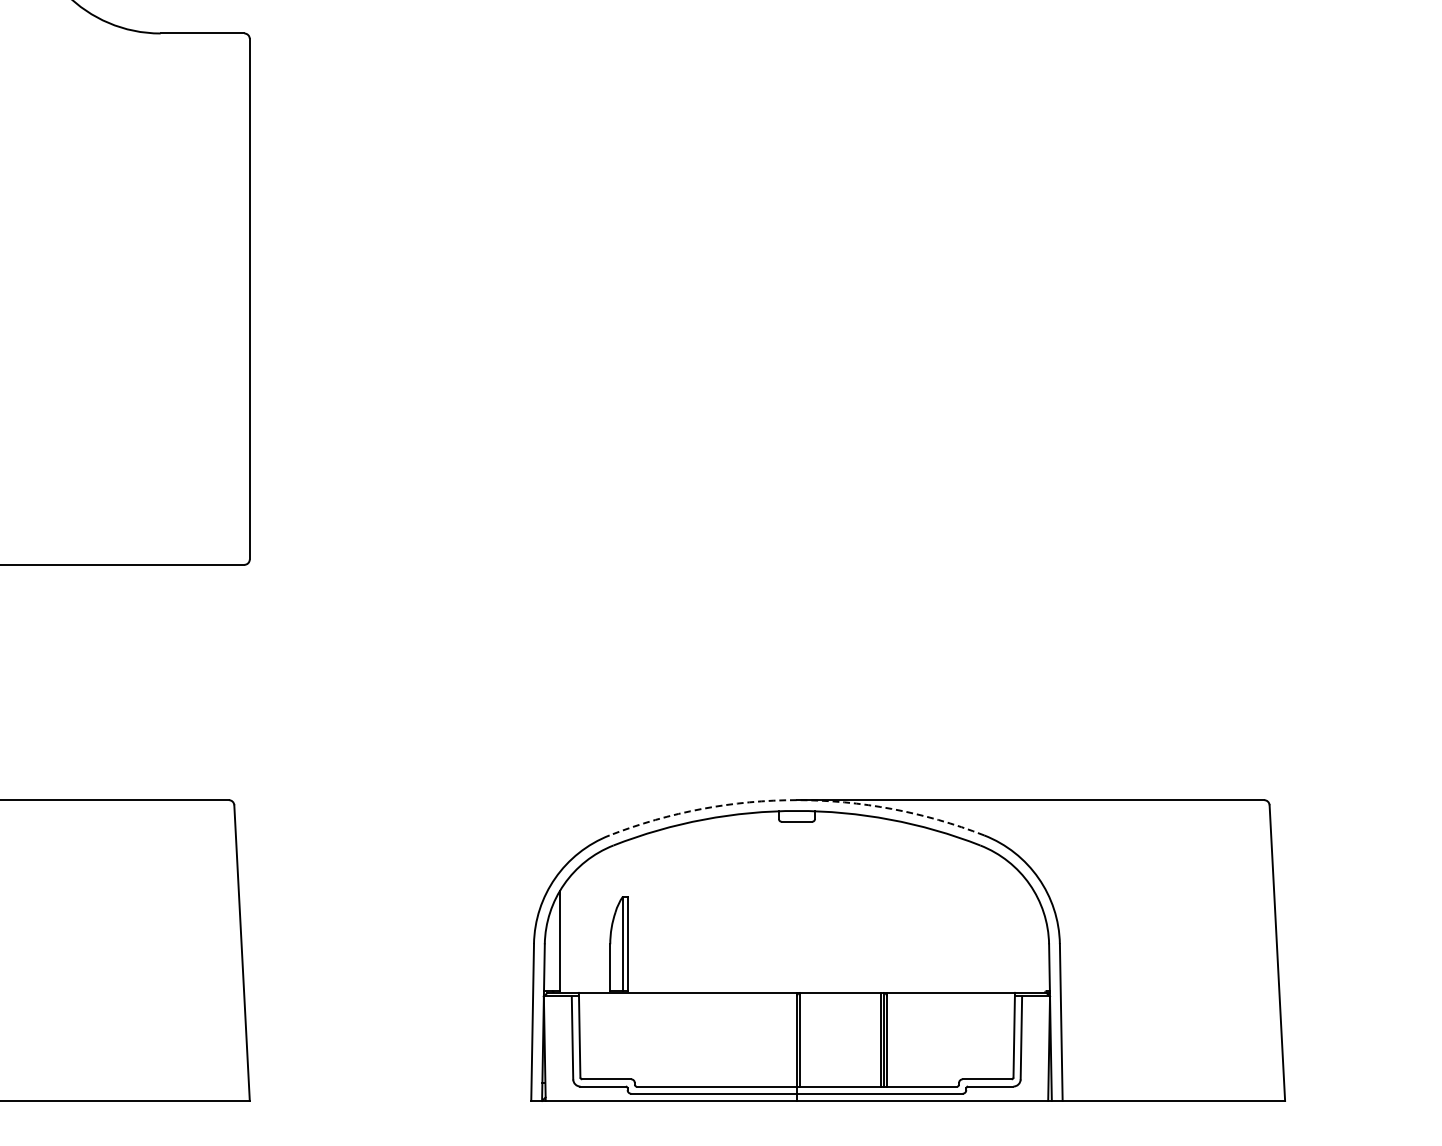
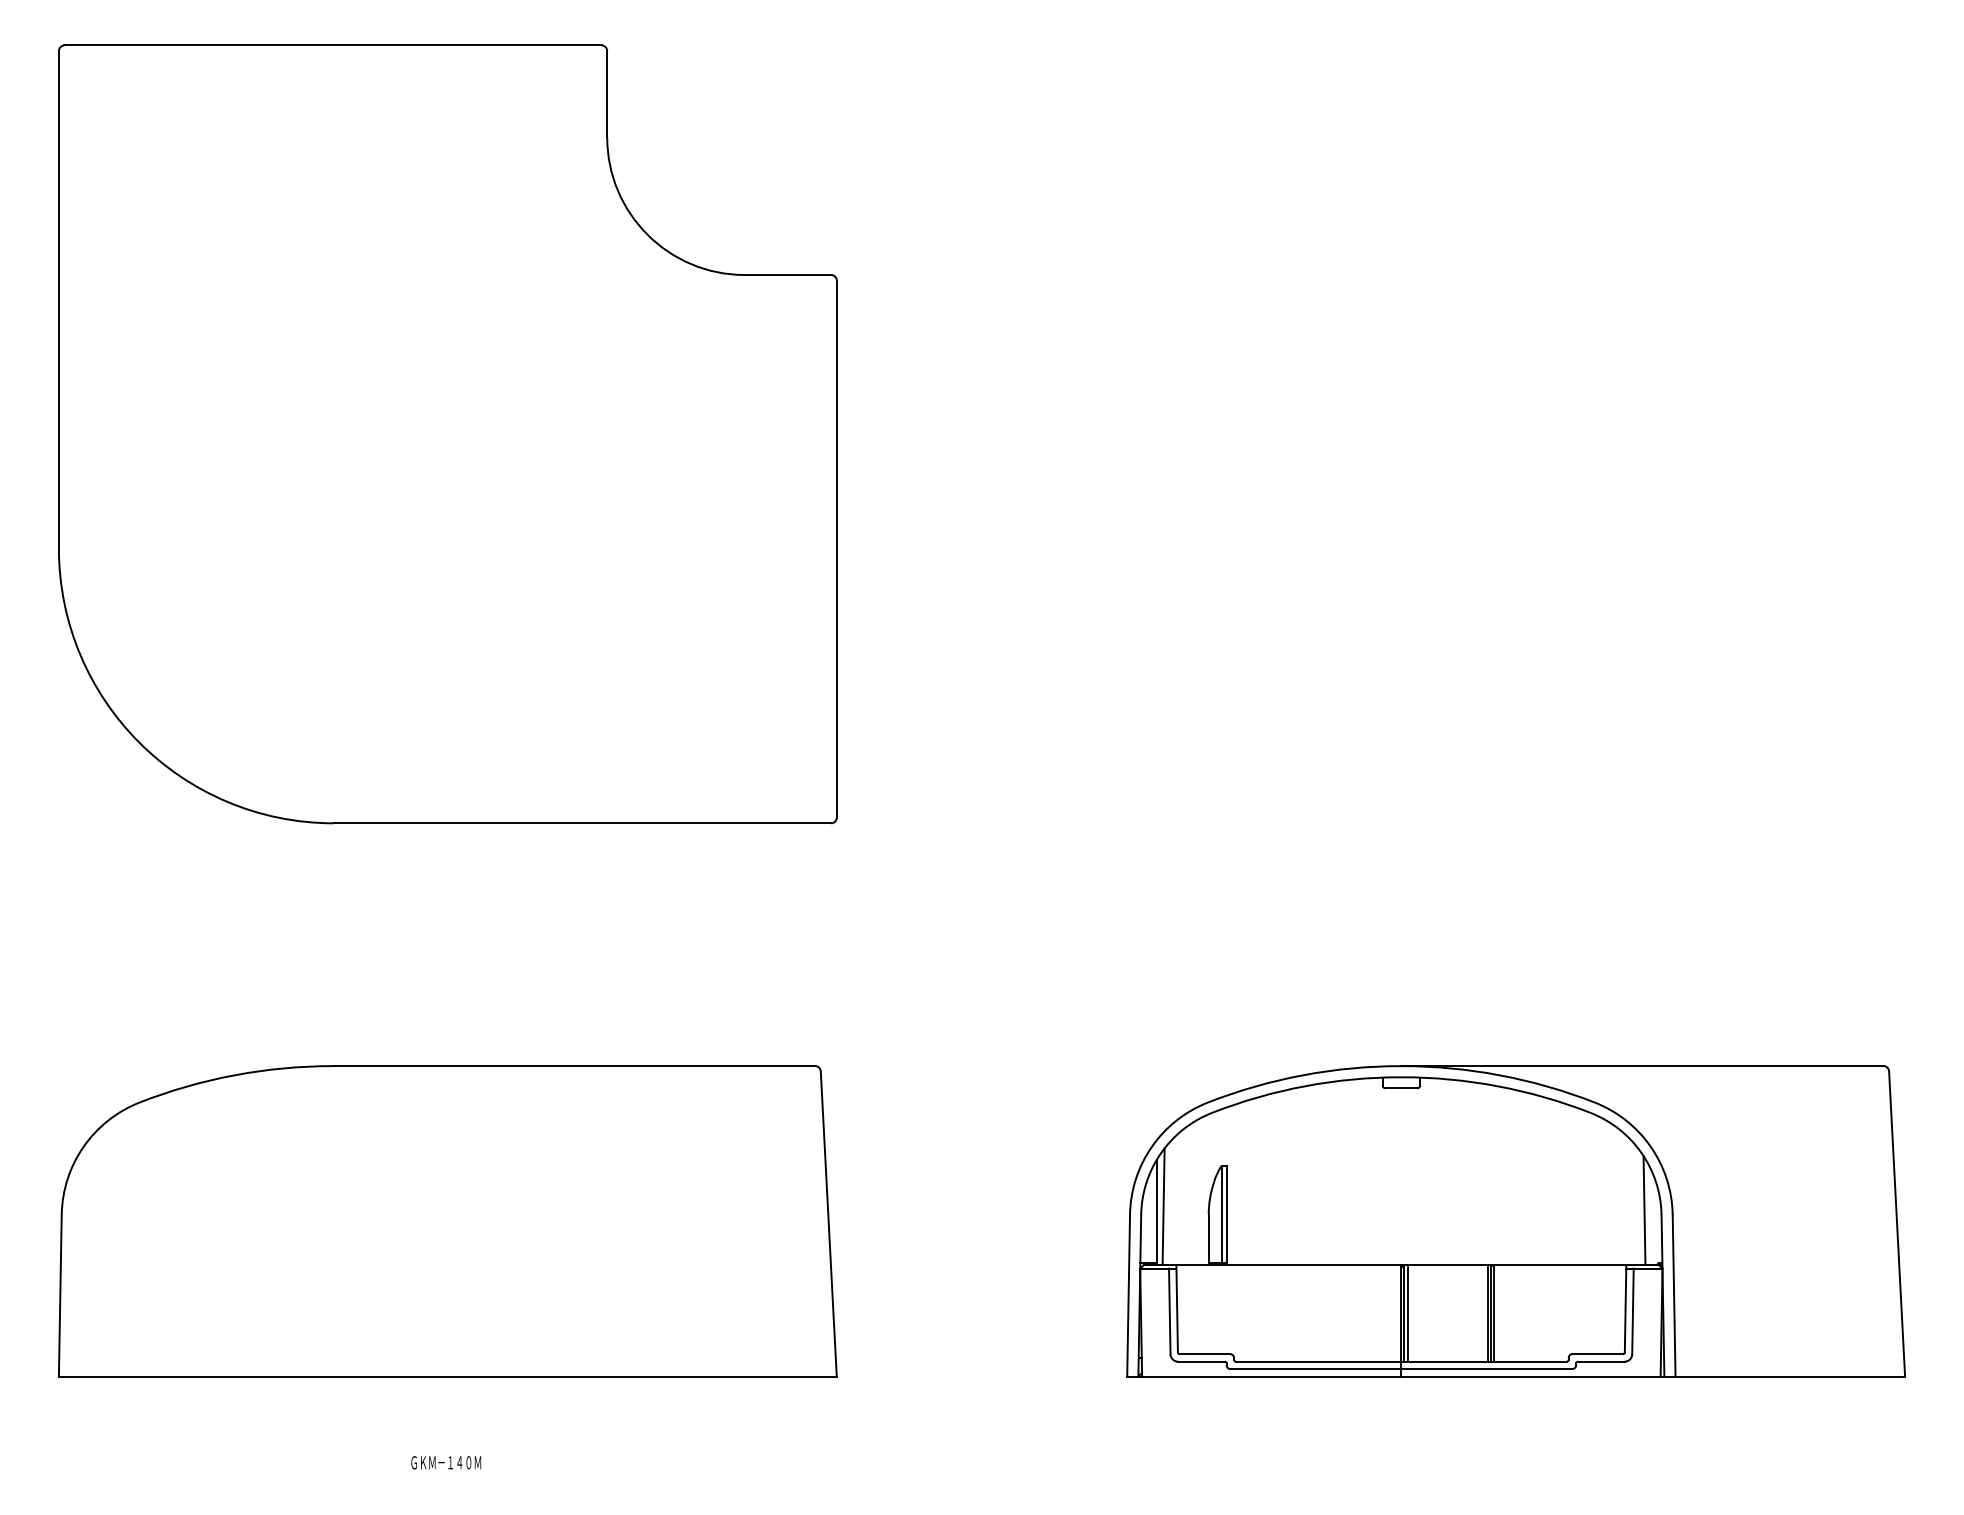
arc: (797, 800) -> (1401, 1066), dashed -> solid
line: (566, 936) -> (1163, 1206), added
line: (1032, 939) -> (1644, 1209), added
line: (803, 1038) -> (1408, 1312), added

